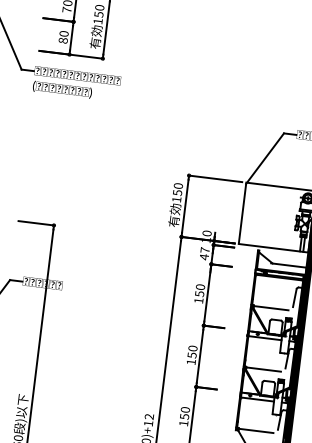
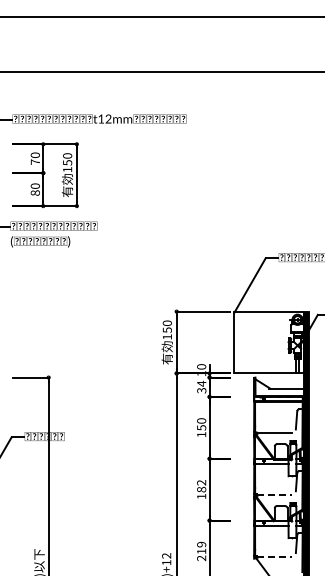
text: (204, 252) -> (201, 386), 47 -> 34
text: (192, 352) -> (201, 486), 150 -> 182
line: (263, 370) -> (274, 495), solid -> dashed
text: (184, 416) -> (201, 551), 150 -> 219
line: (256, 430) -> (274, 556), solid -> dashed

